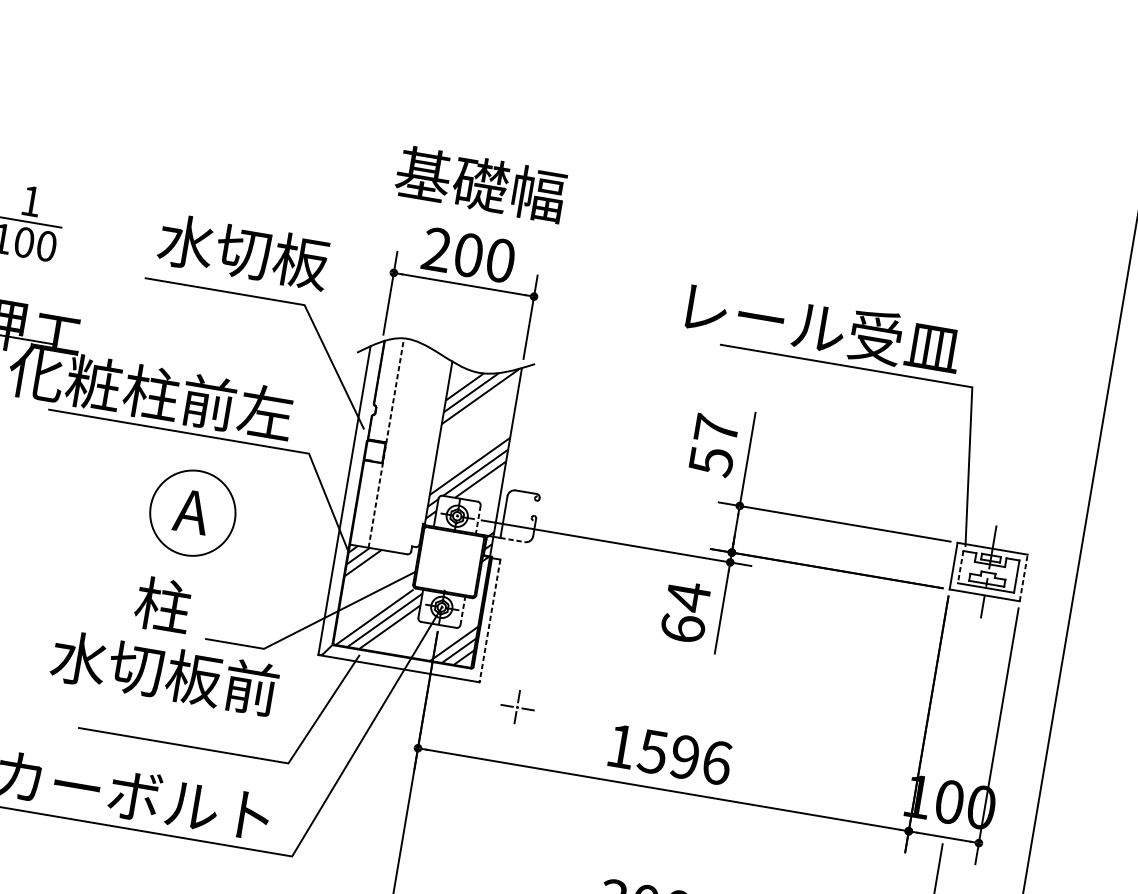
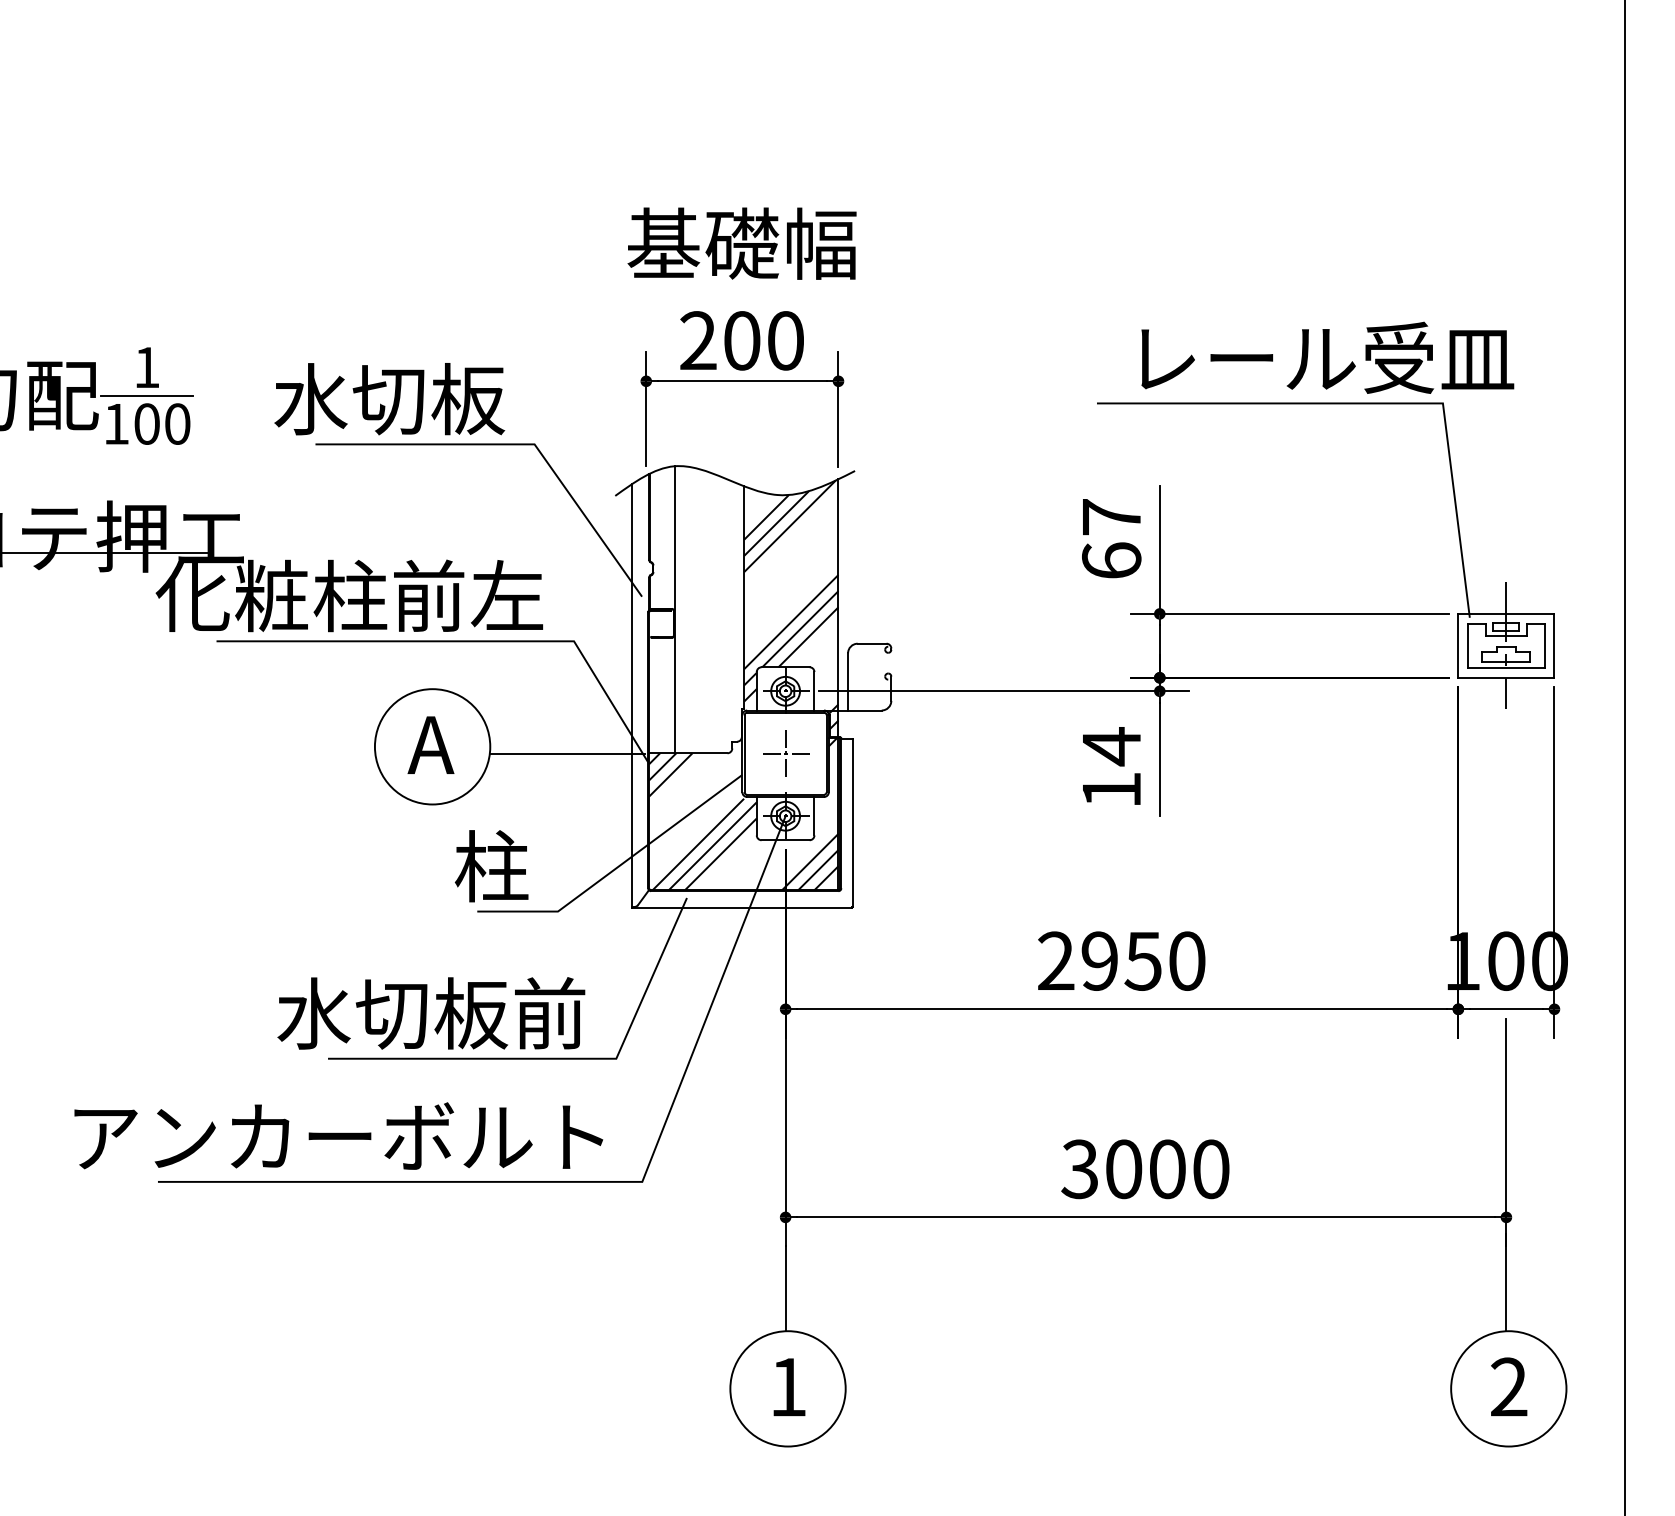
text: (243, 252) -> (389, 399), moved
text: (823, 327) -> (1327, 357), moved
line: (386, 442) -> (674, 609), dashed -> solid
text: (711, 461) -> (1111, 561), 57 -> 67
line: (478, 519) -> (814, 691), dashed -> solid
line: (290, 534) -> (567, 753), added
line: (512, 539) -> (864, 710), dashed -> solid
line: (960, 567) -> (1467, 646), dashed -> solid
line: (1023, 577) -> (1554, 645), dashed -> solid
text: (162, 605) -> (491, 866), moved
line: (462, 610) -> (814, 815), dashed -> solid
line: (489, 620) -> (852, 823), dashed -> solid
text: (682, 628) -> (1111, 789), 64 -> 14
text: (164, 673) -> (431, 1013), moved
part: (517, 707) -> (786, 753), moved
text: (669, 754) -> (1121, 960), 1596 -> 2950

